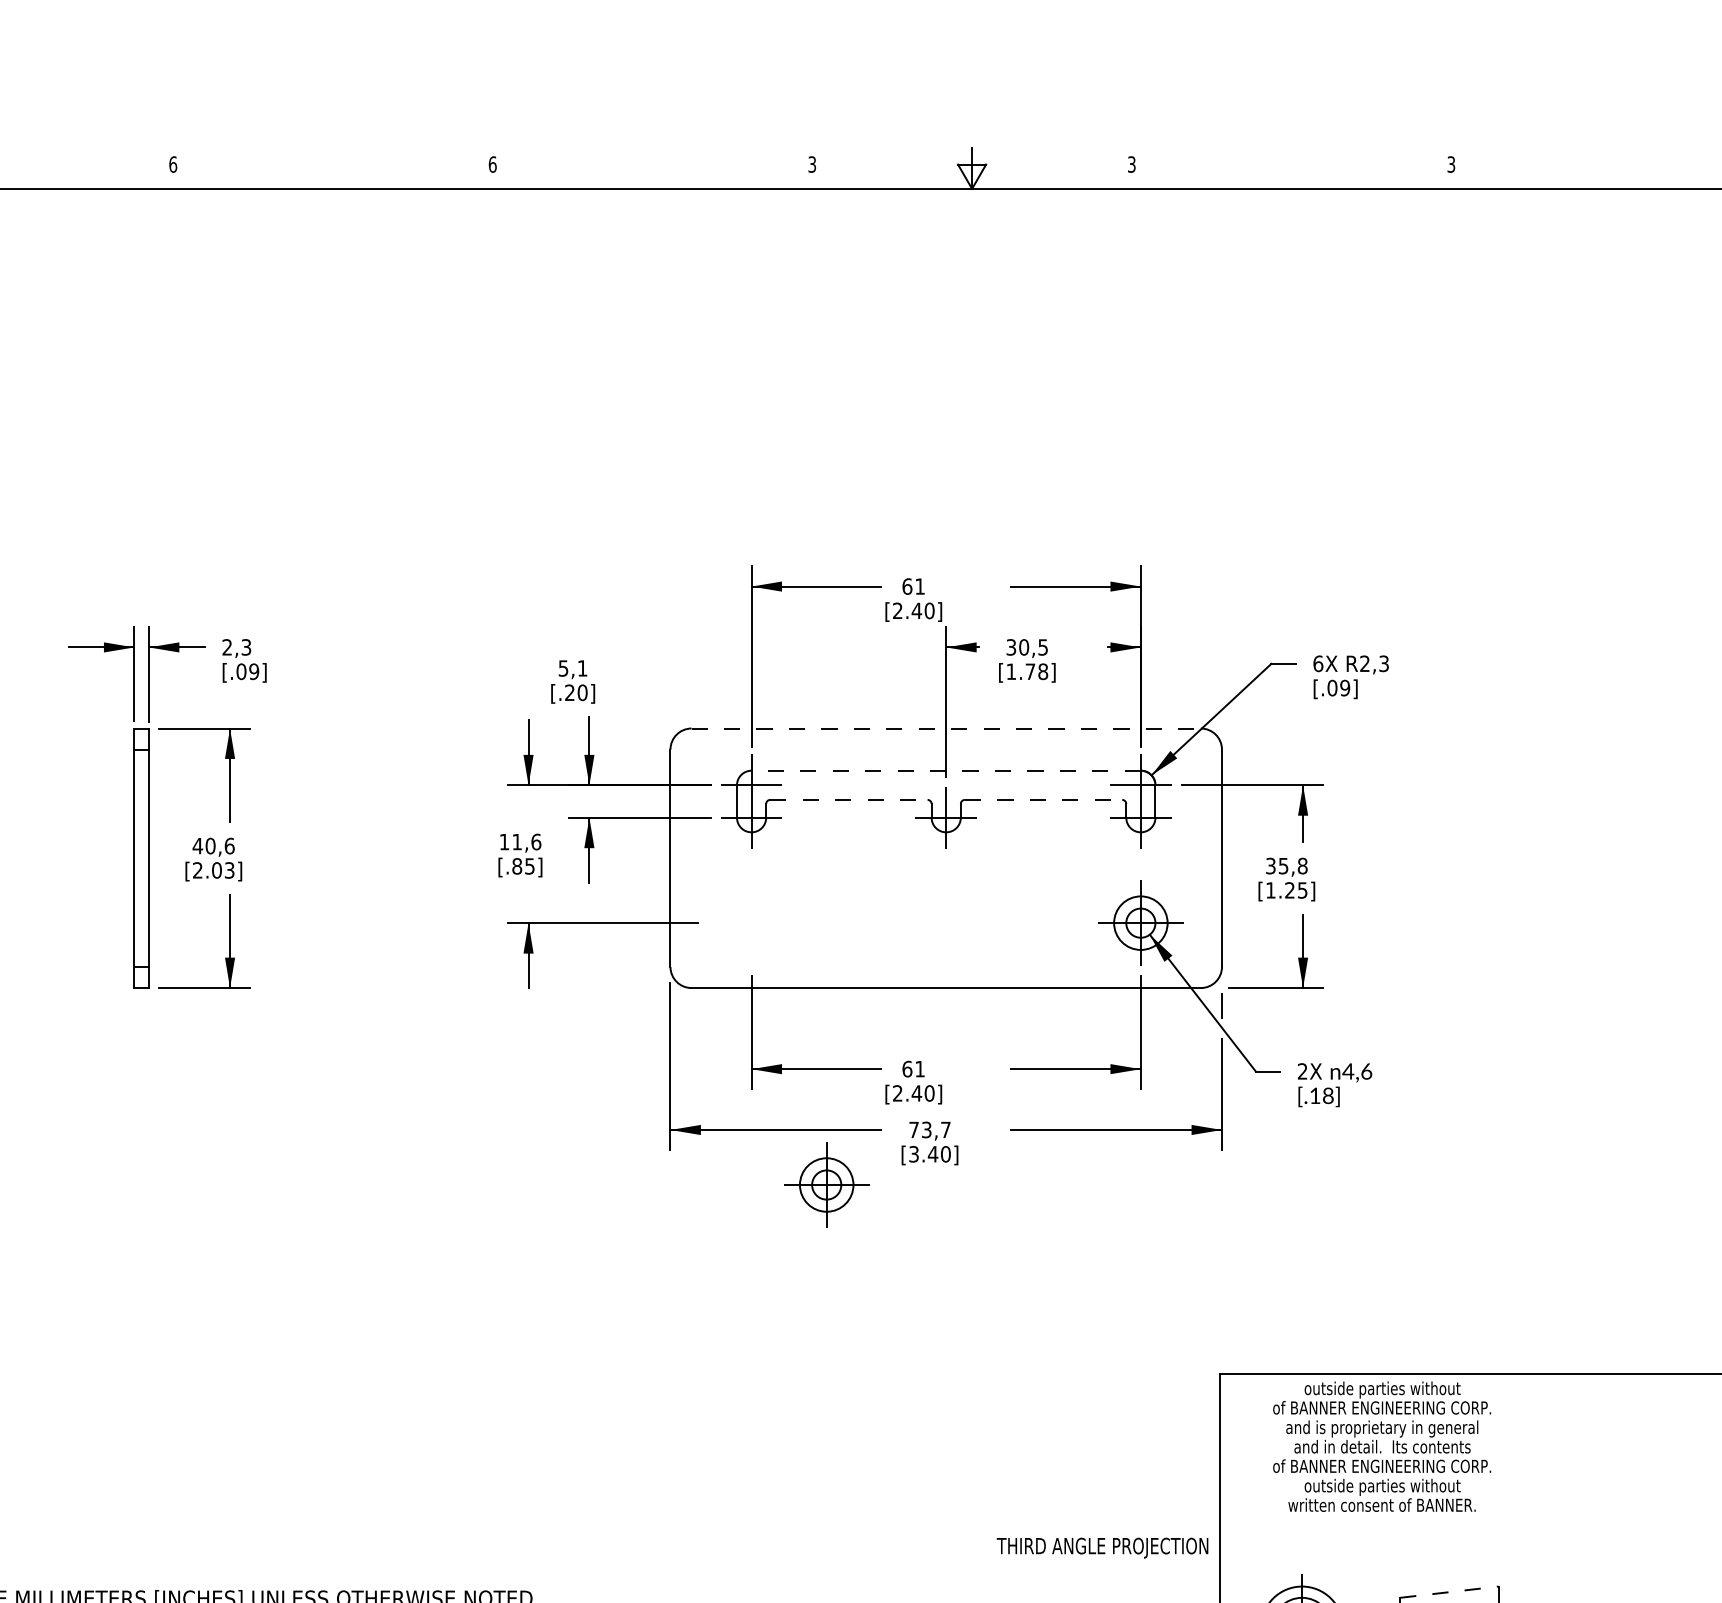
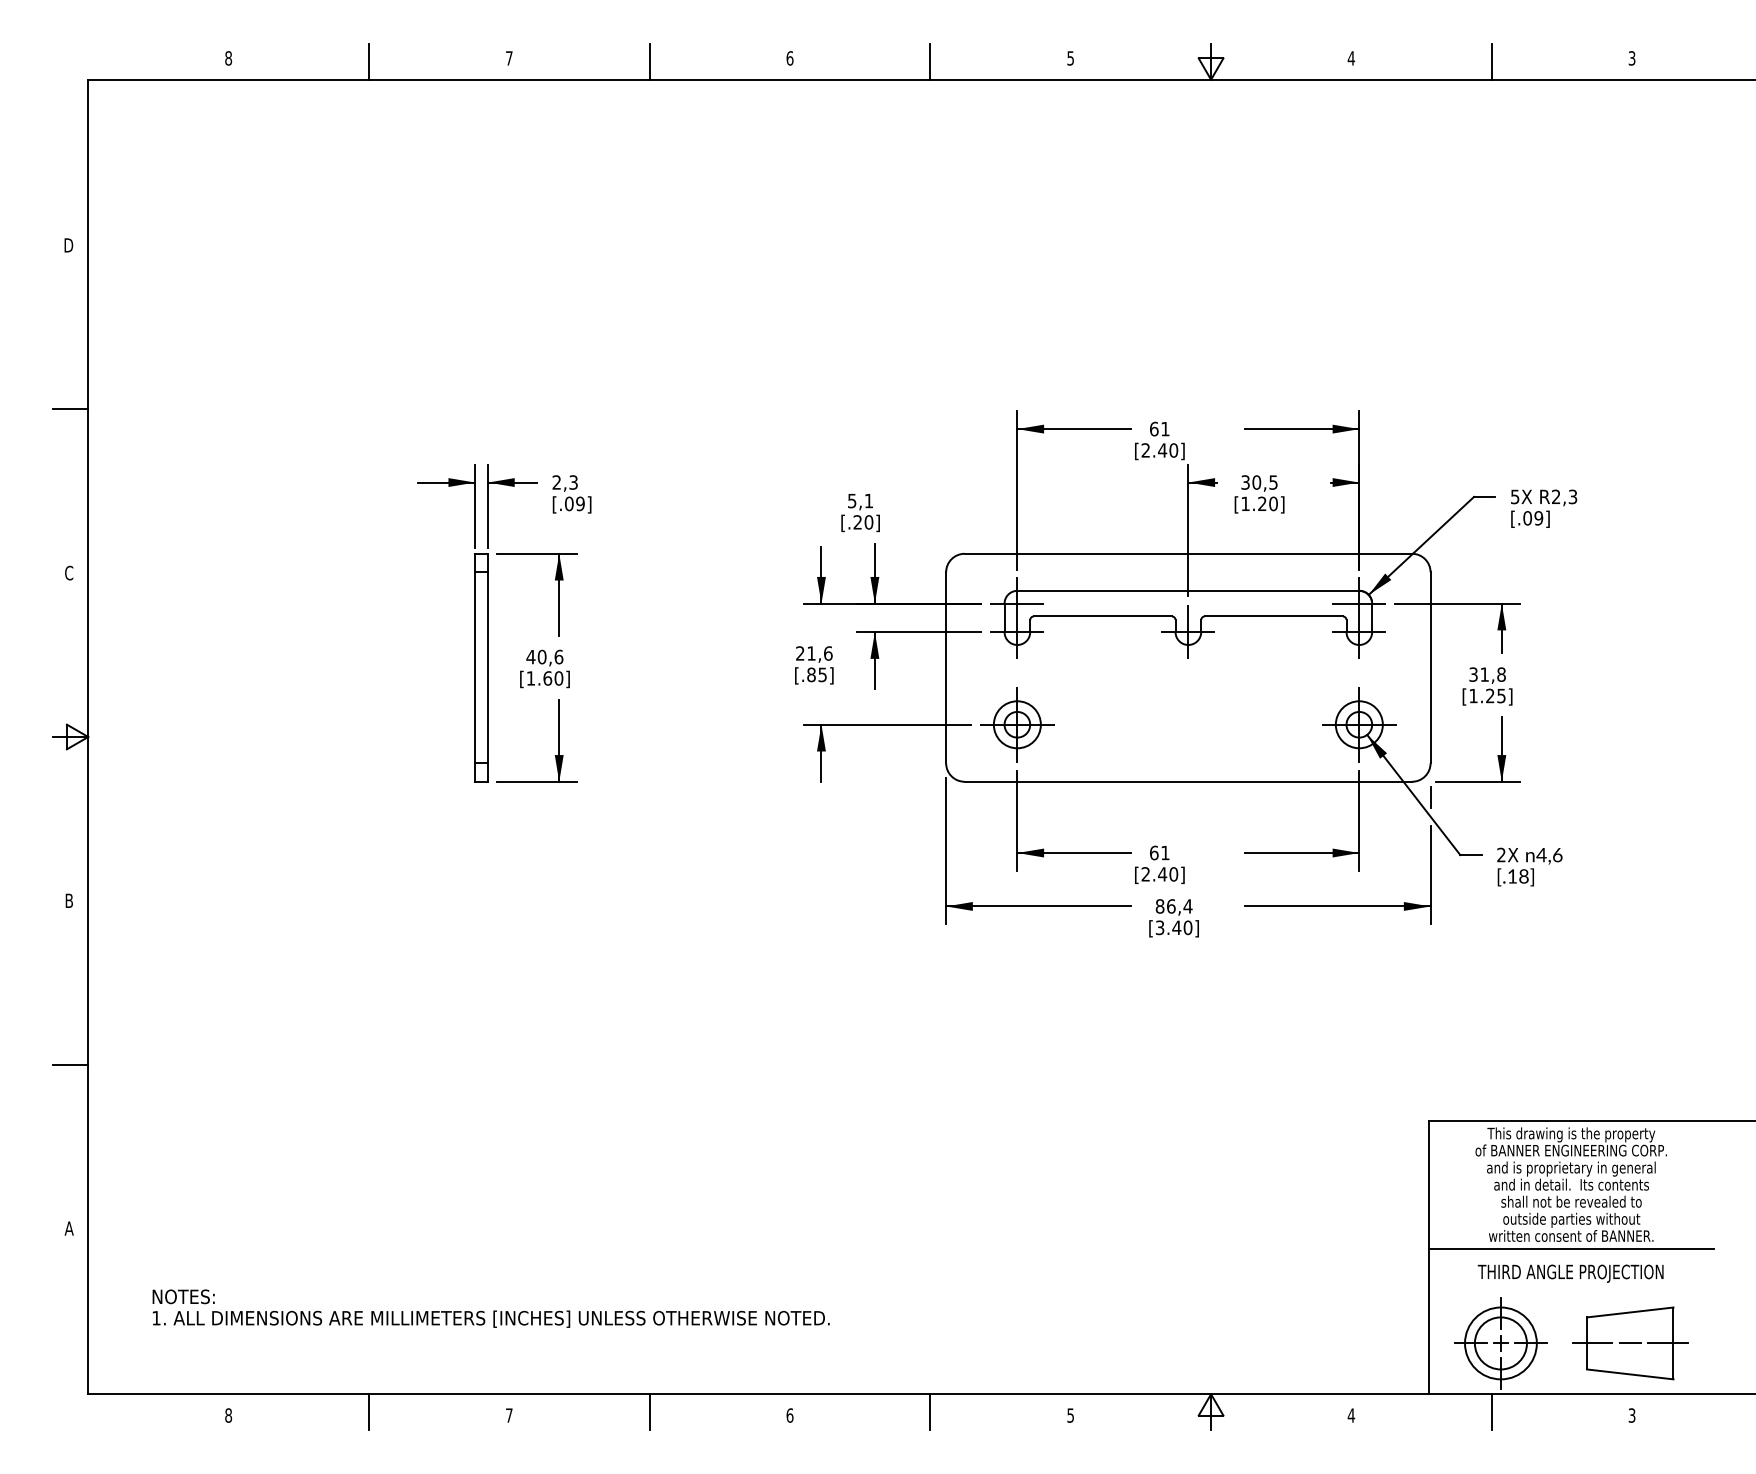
text: (812, 163) -> (1070, 57), 3 -> 5
text: (172, 164) -> (508, 58), 6 -> 7
text: (1131, 164) -> (1351, 58), 3 -> 4
line: (12, 168) -> (368, 61), added
line: (332, 168) -> (649, 61), added
line: (652, 168) -> (930, 61), added
line: (1291, 168) -> (1491, 61), added
text: (1318, 663) -> (1515, 496), 6X -> 5X
text: (1036, 671) -> (1267, 503), [1.78] -> [1.20]
line: (946, 728) -> (1188, 553), dashed -> solid
line: (946, 770) -> (1188, 590), dashed -> solid
line: (849, 799) -> (1103, 616), dashed -> solid
line: (1044, 799) -> (1274, 616), dashed -> solid
text: (504, 842) -> (800, 653), 11,6 -> 21,6
text: (1283, 865) -> (1484, 674), 35,8 -> 31,8
text: (213, 870) -> (544, 678), [2.03] -> [1.60]
text: (929, 1130) -> (1173, 906), 73,7 -> 86,4
part: (826, 1184) -> (1017, 724), moved
text: (1382, 1389) -> (1571, 1134), outside parties without -> This drawing is the property
text: (1381, 1465) -> (1570, 1201), of BANNER ENGINEERING CORP. -> shall not be revealed to
line: (1382, 1519) -> (1571, 1248), added
text: (1102, 1547) -> (1570, 1273), moved
line: (1449, 1592) -> (1630, 1312), dashed -> solid

